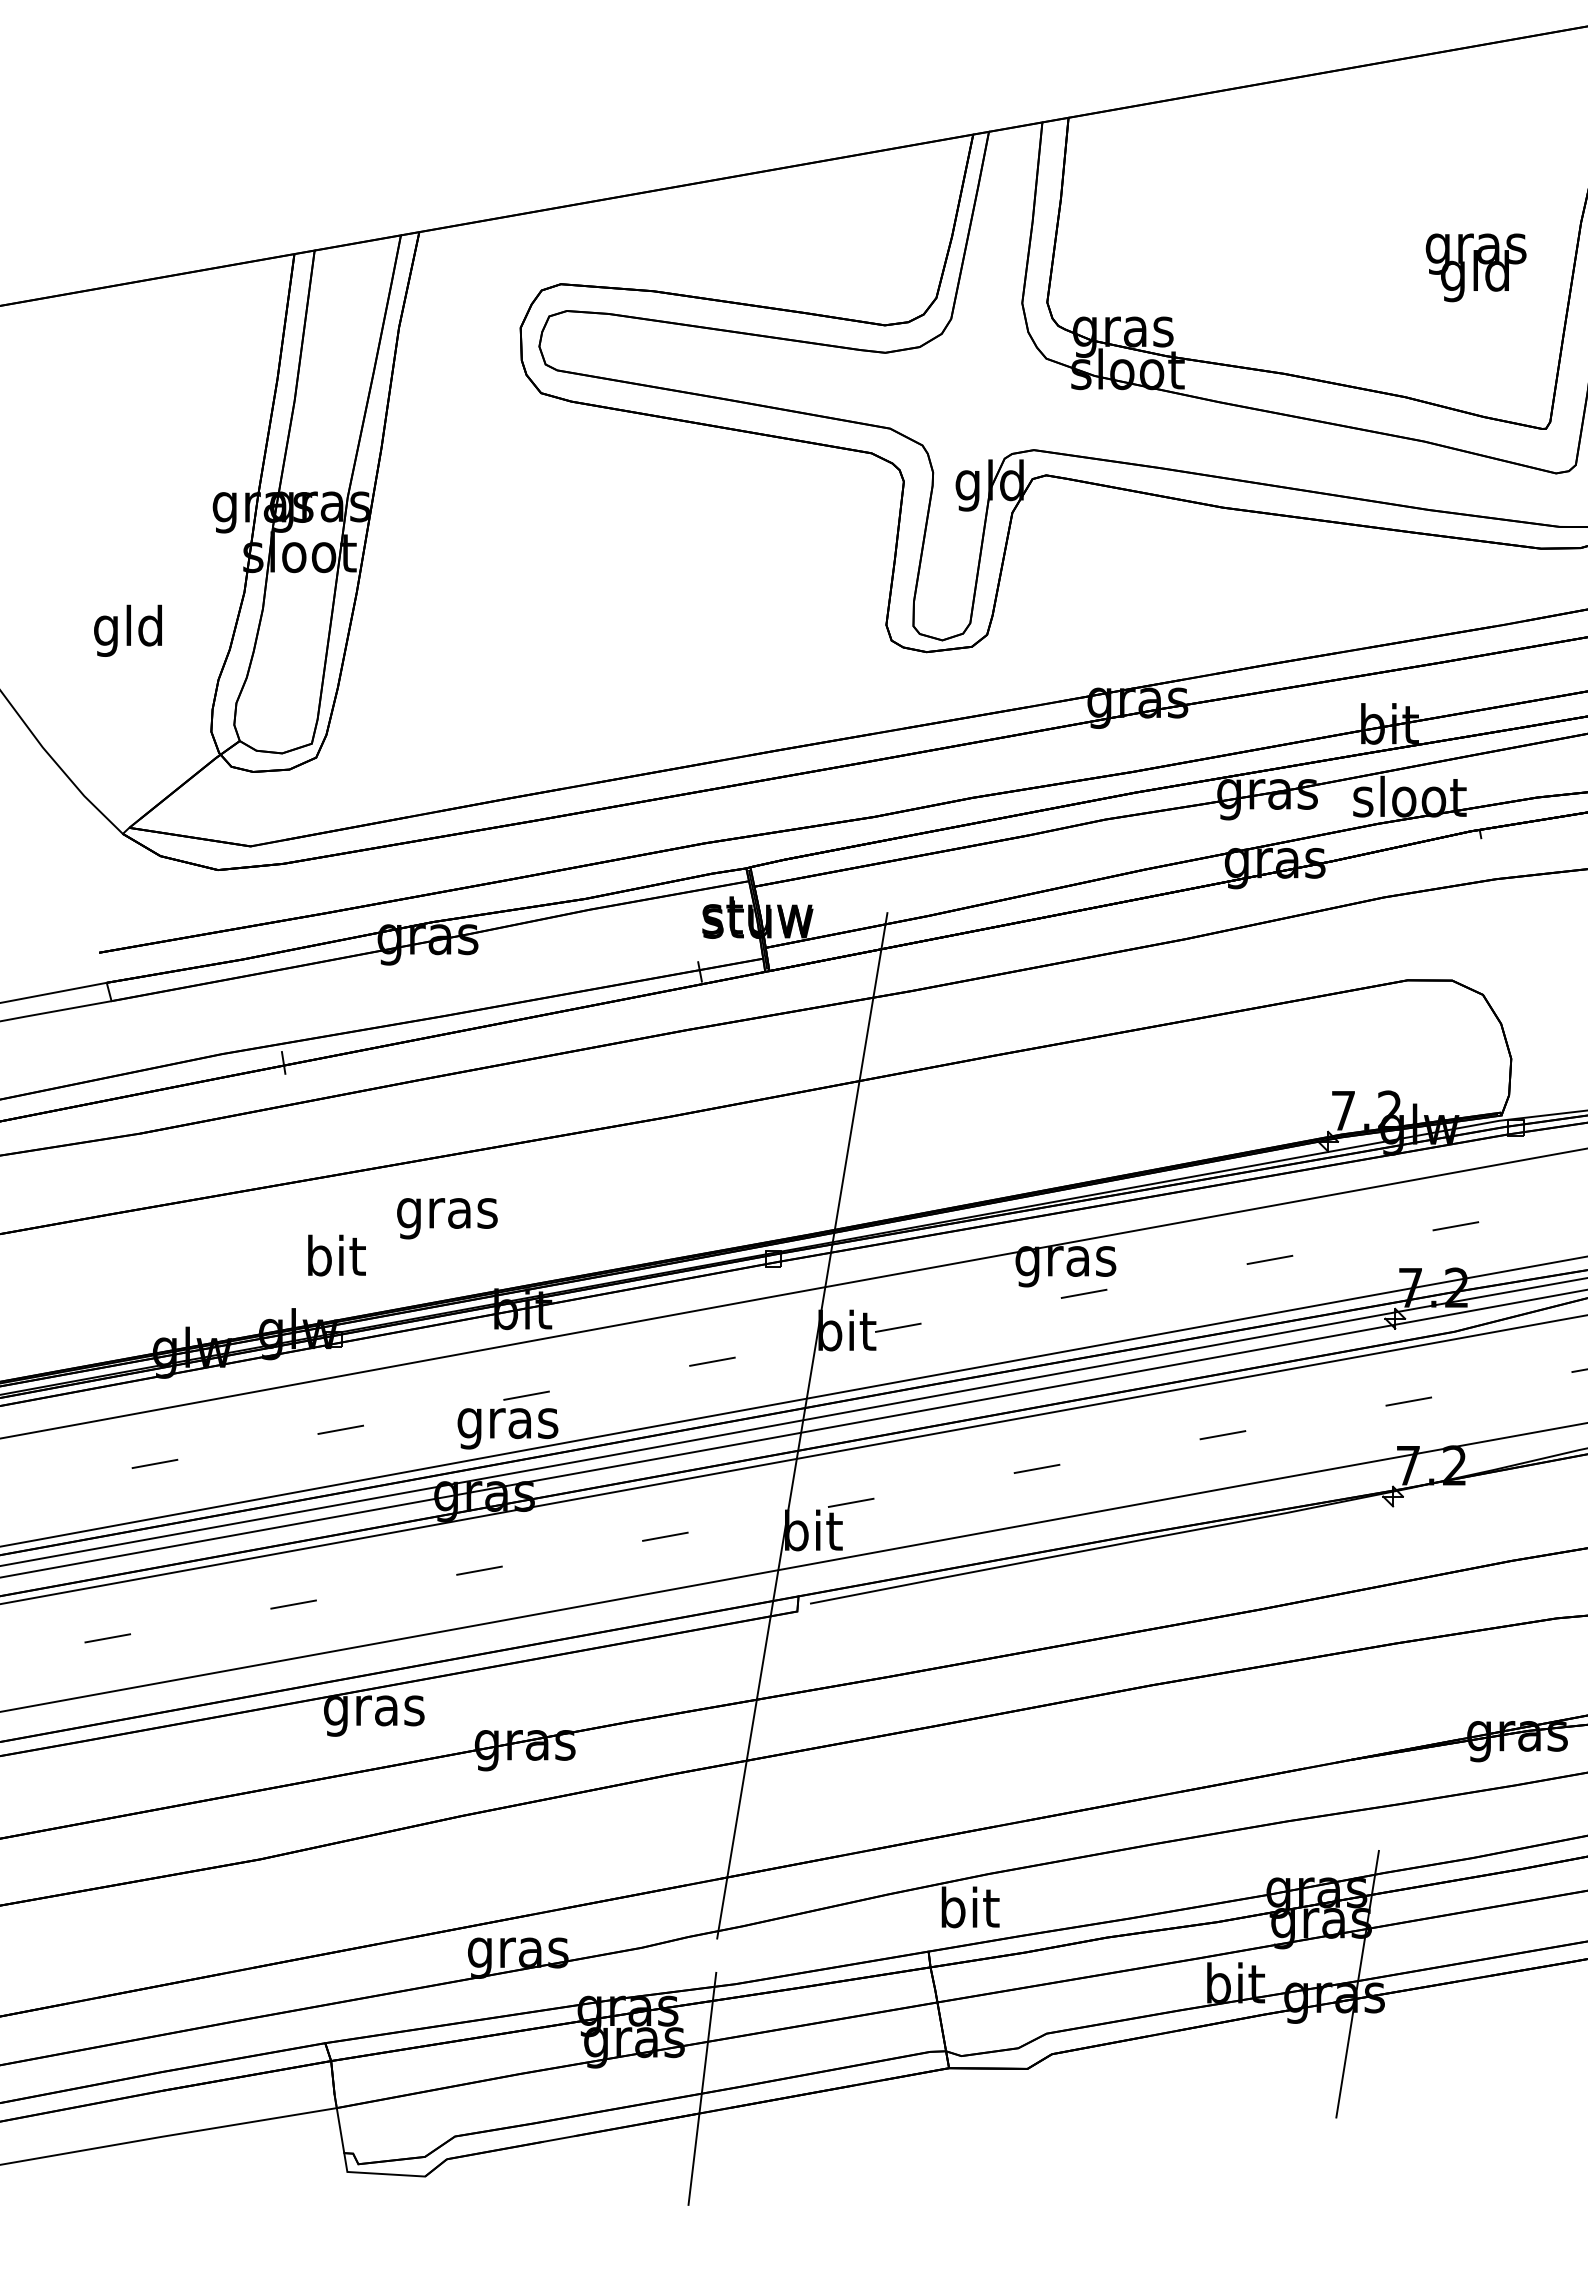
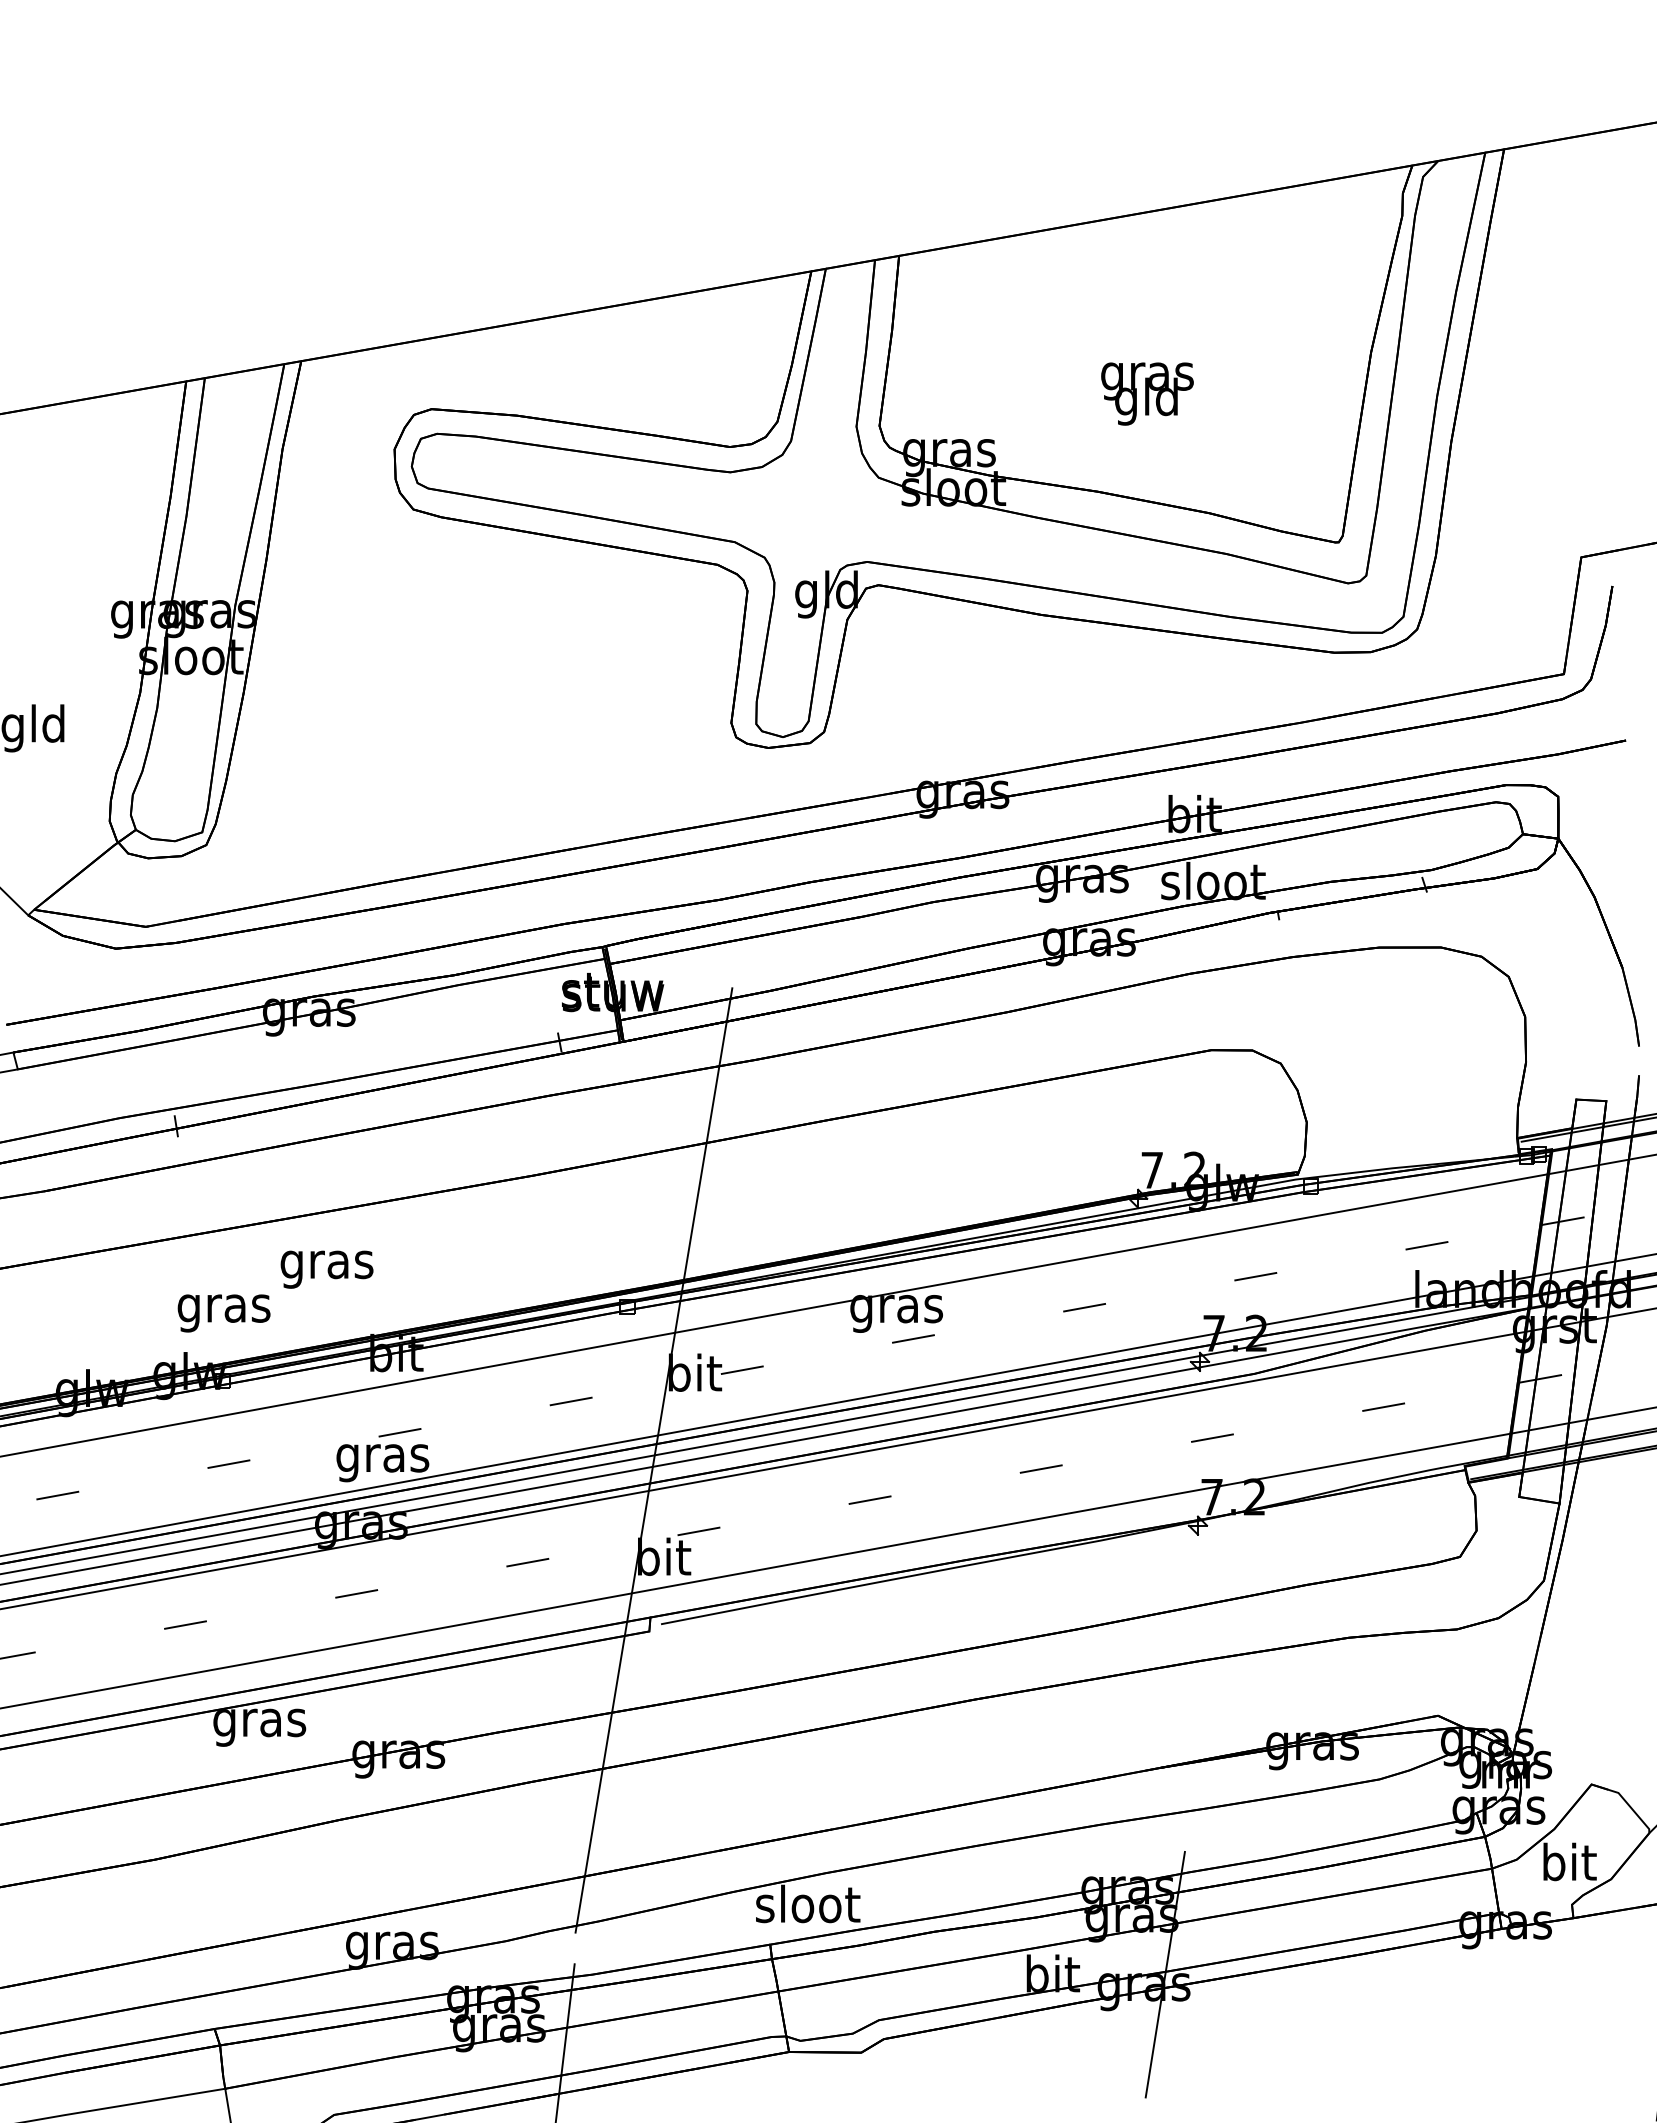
text: (1476, 267) -> (1147, 393), moved
text: (334, 1260) -> (223, 1308), bit -> gras
text: (970, 1906) -> (808, 1903), bit -> sloot

